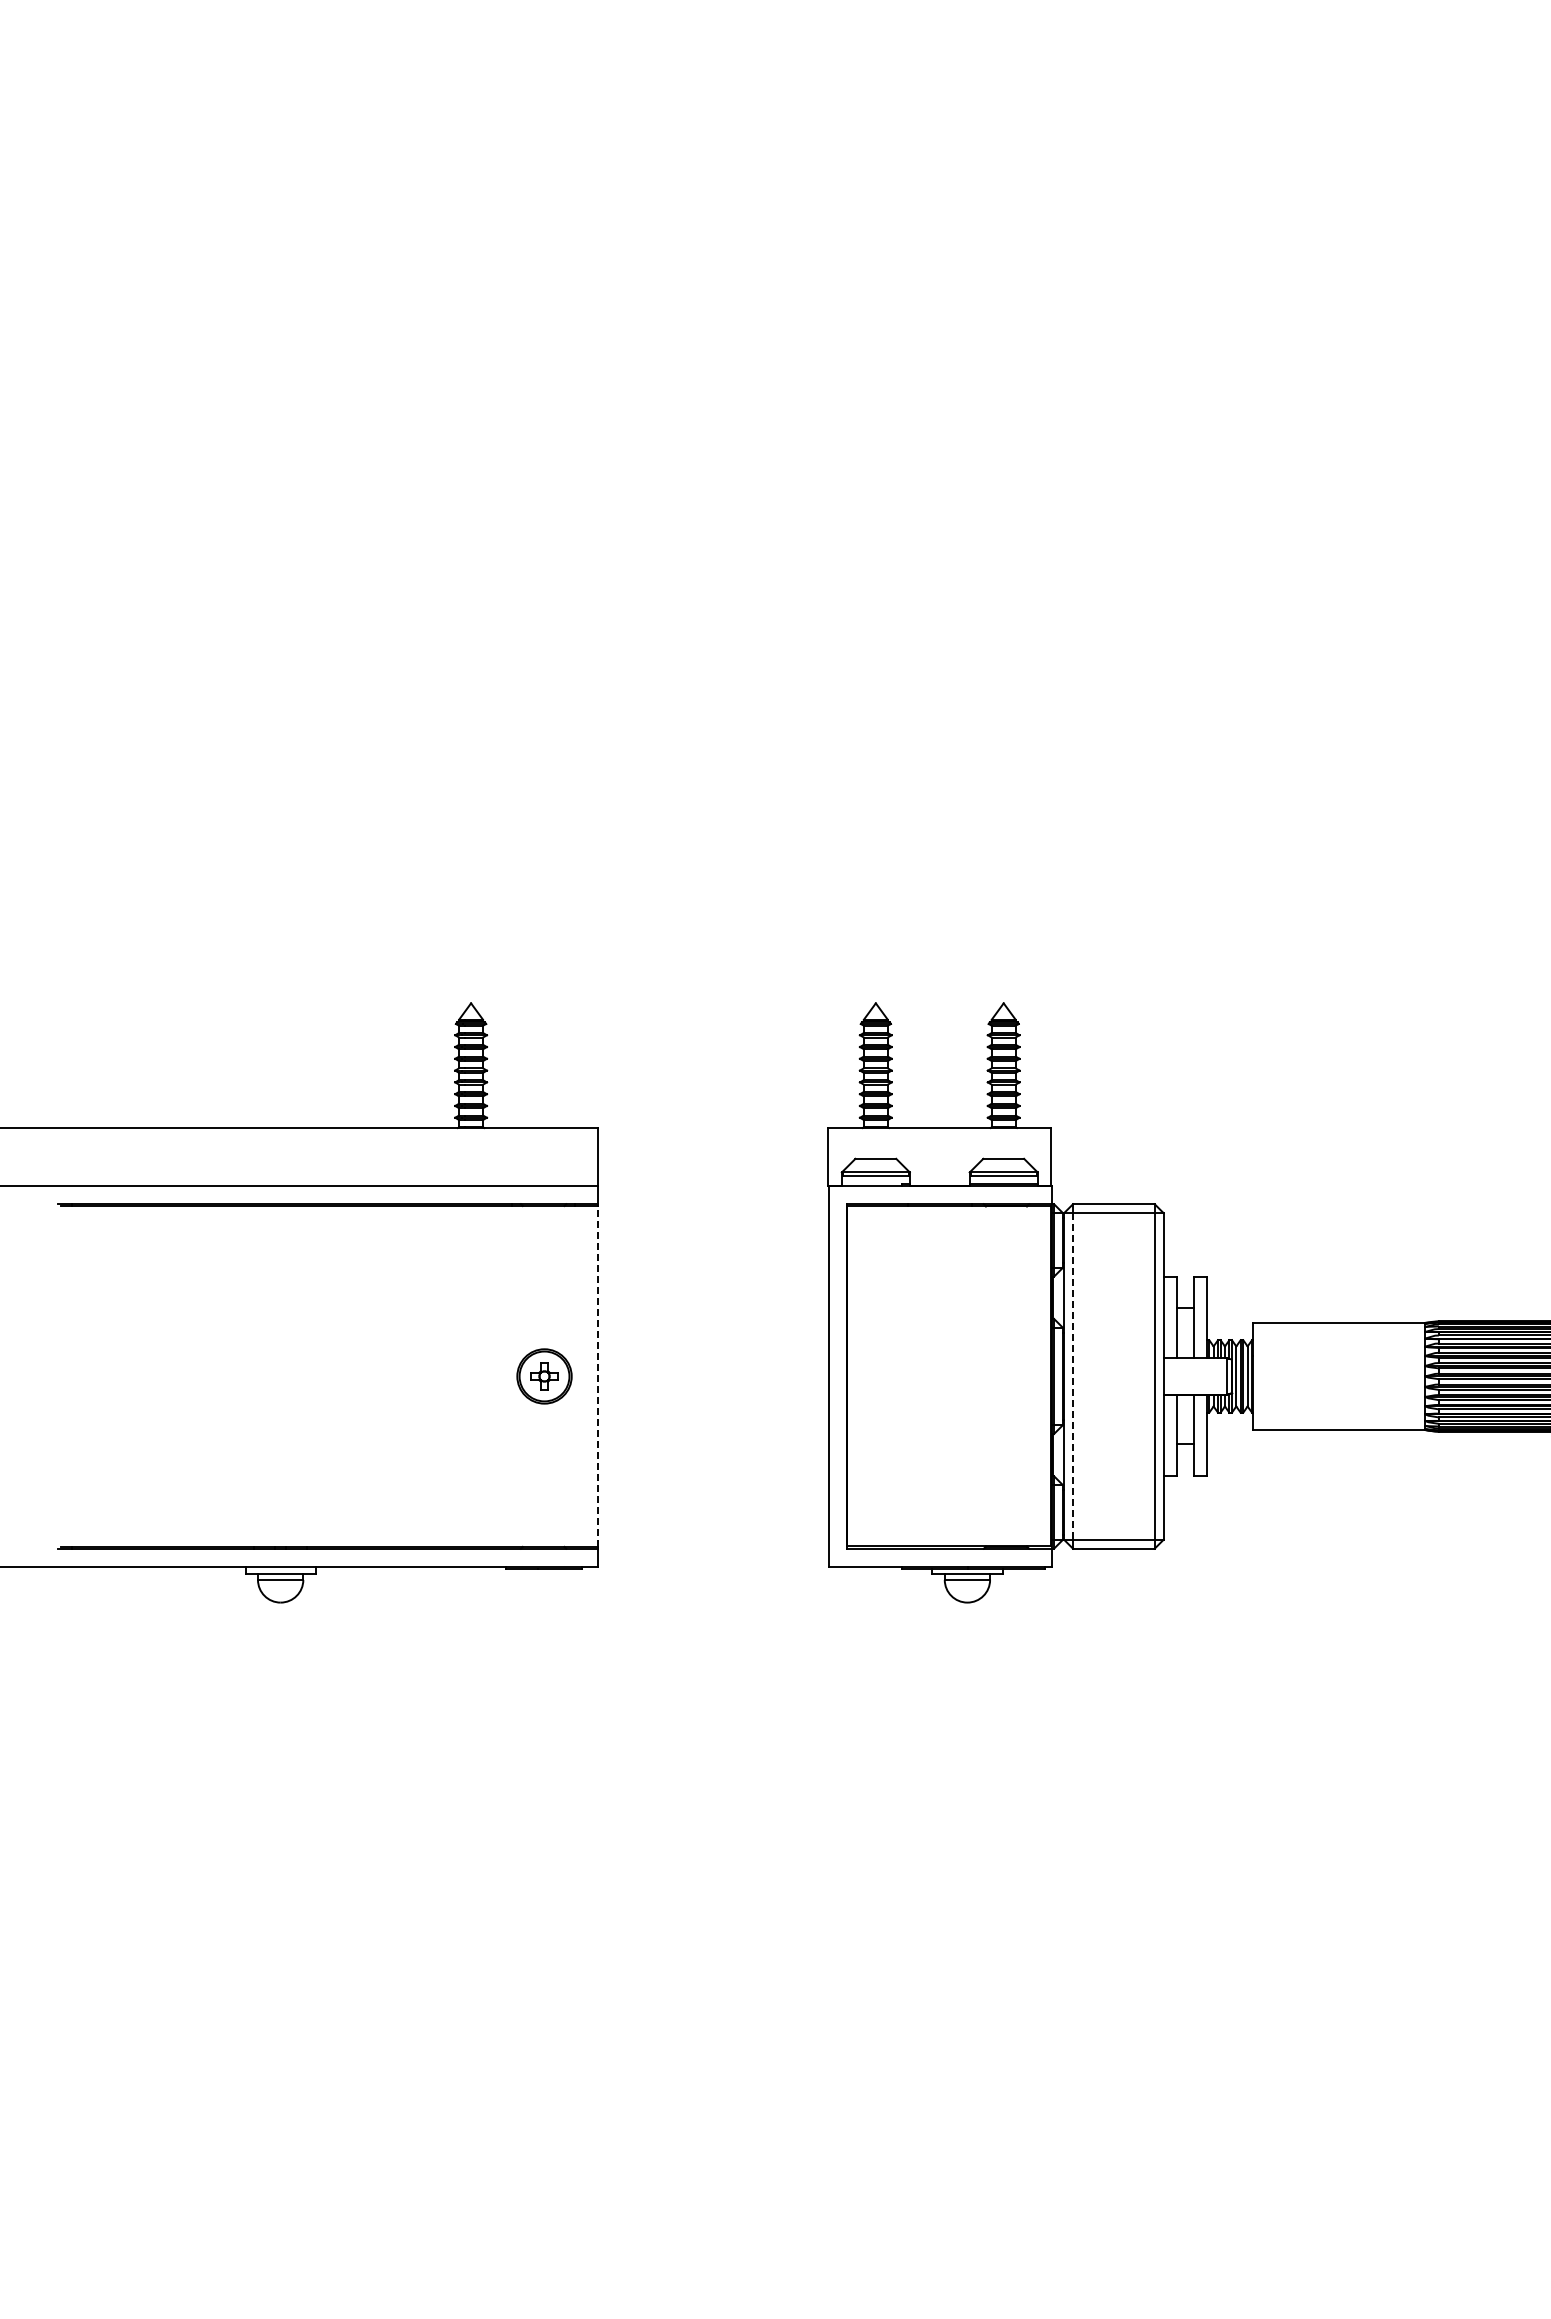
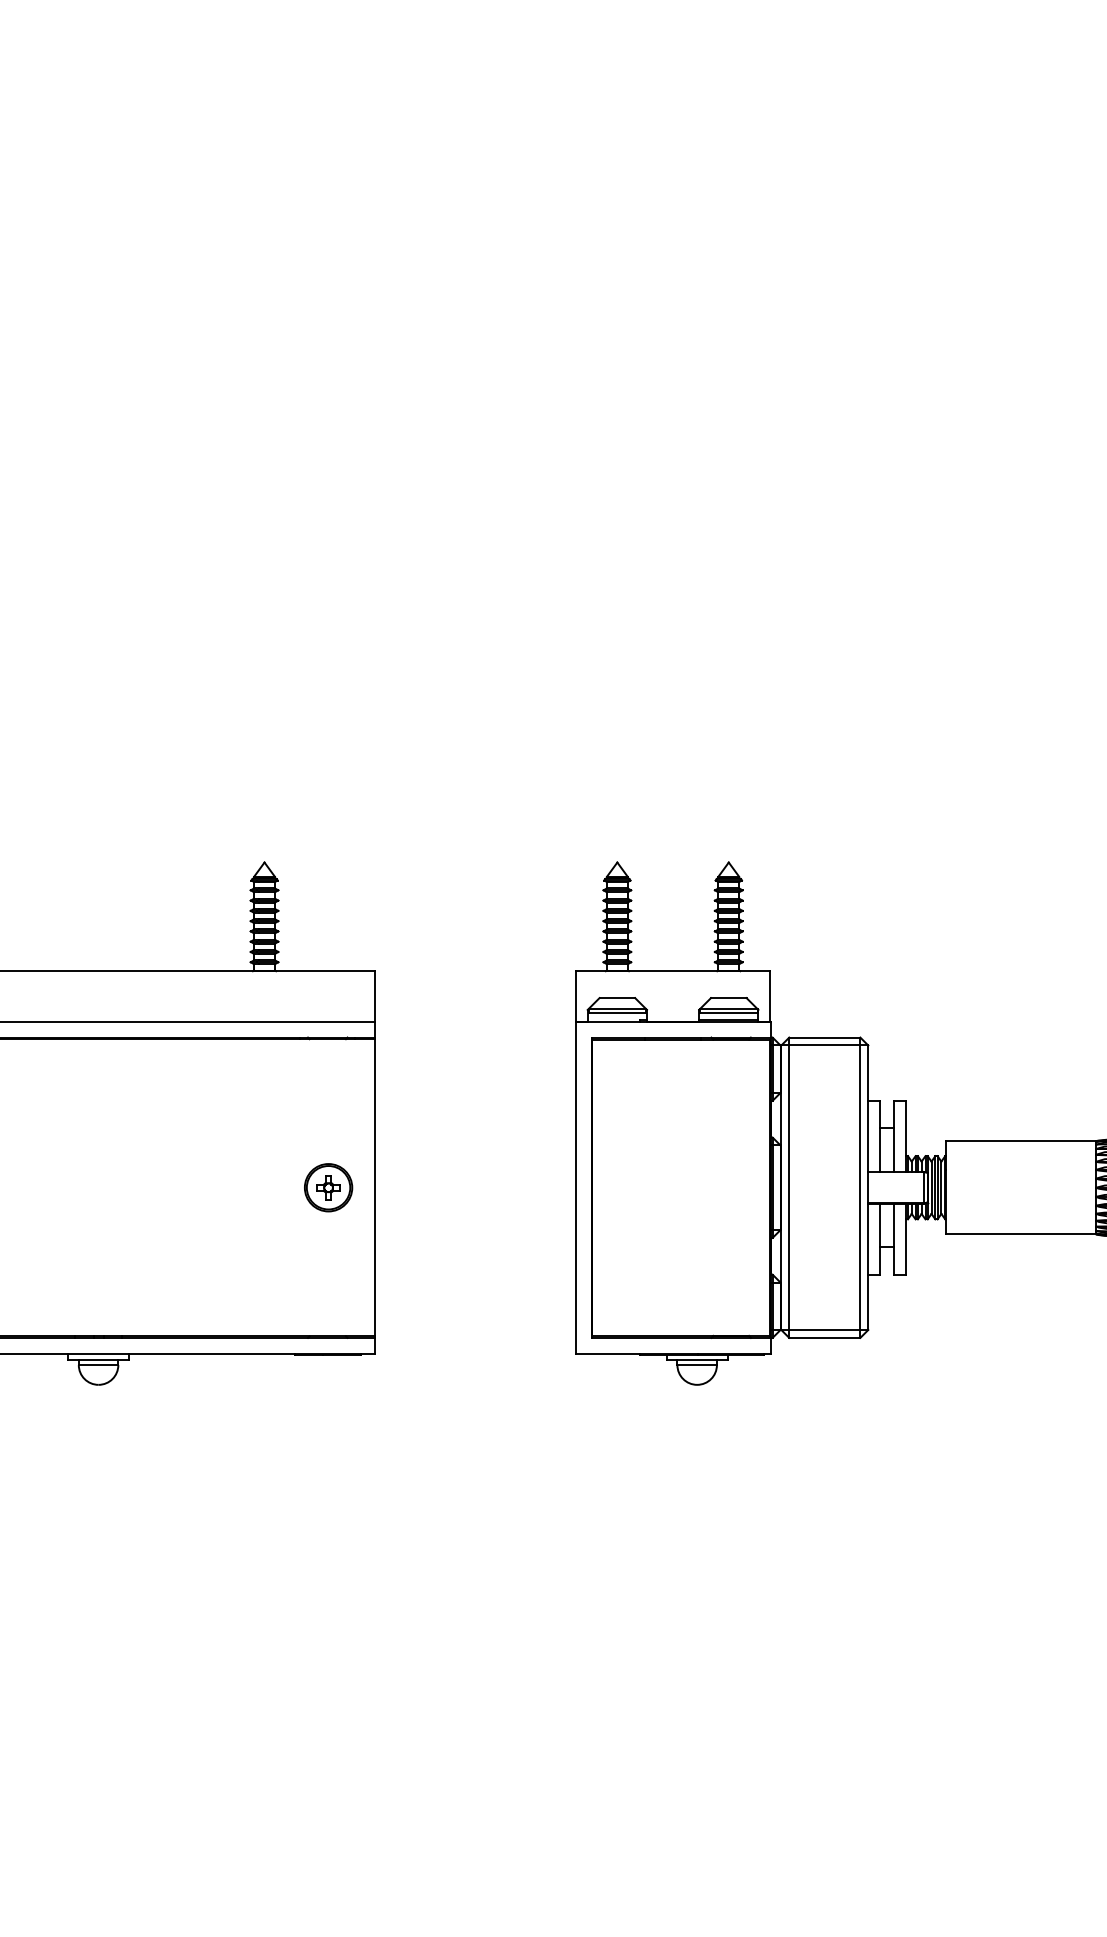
line: (598, 1375) -> (375, 1186), dashed -> solid
line: (1073, 1376) -> (789, 1187), dashed -> solid

